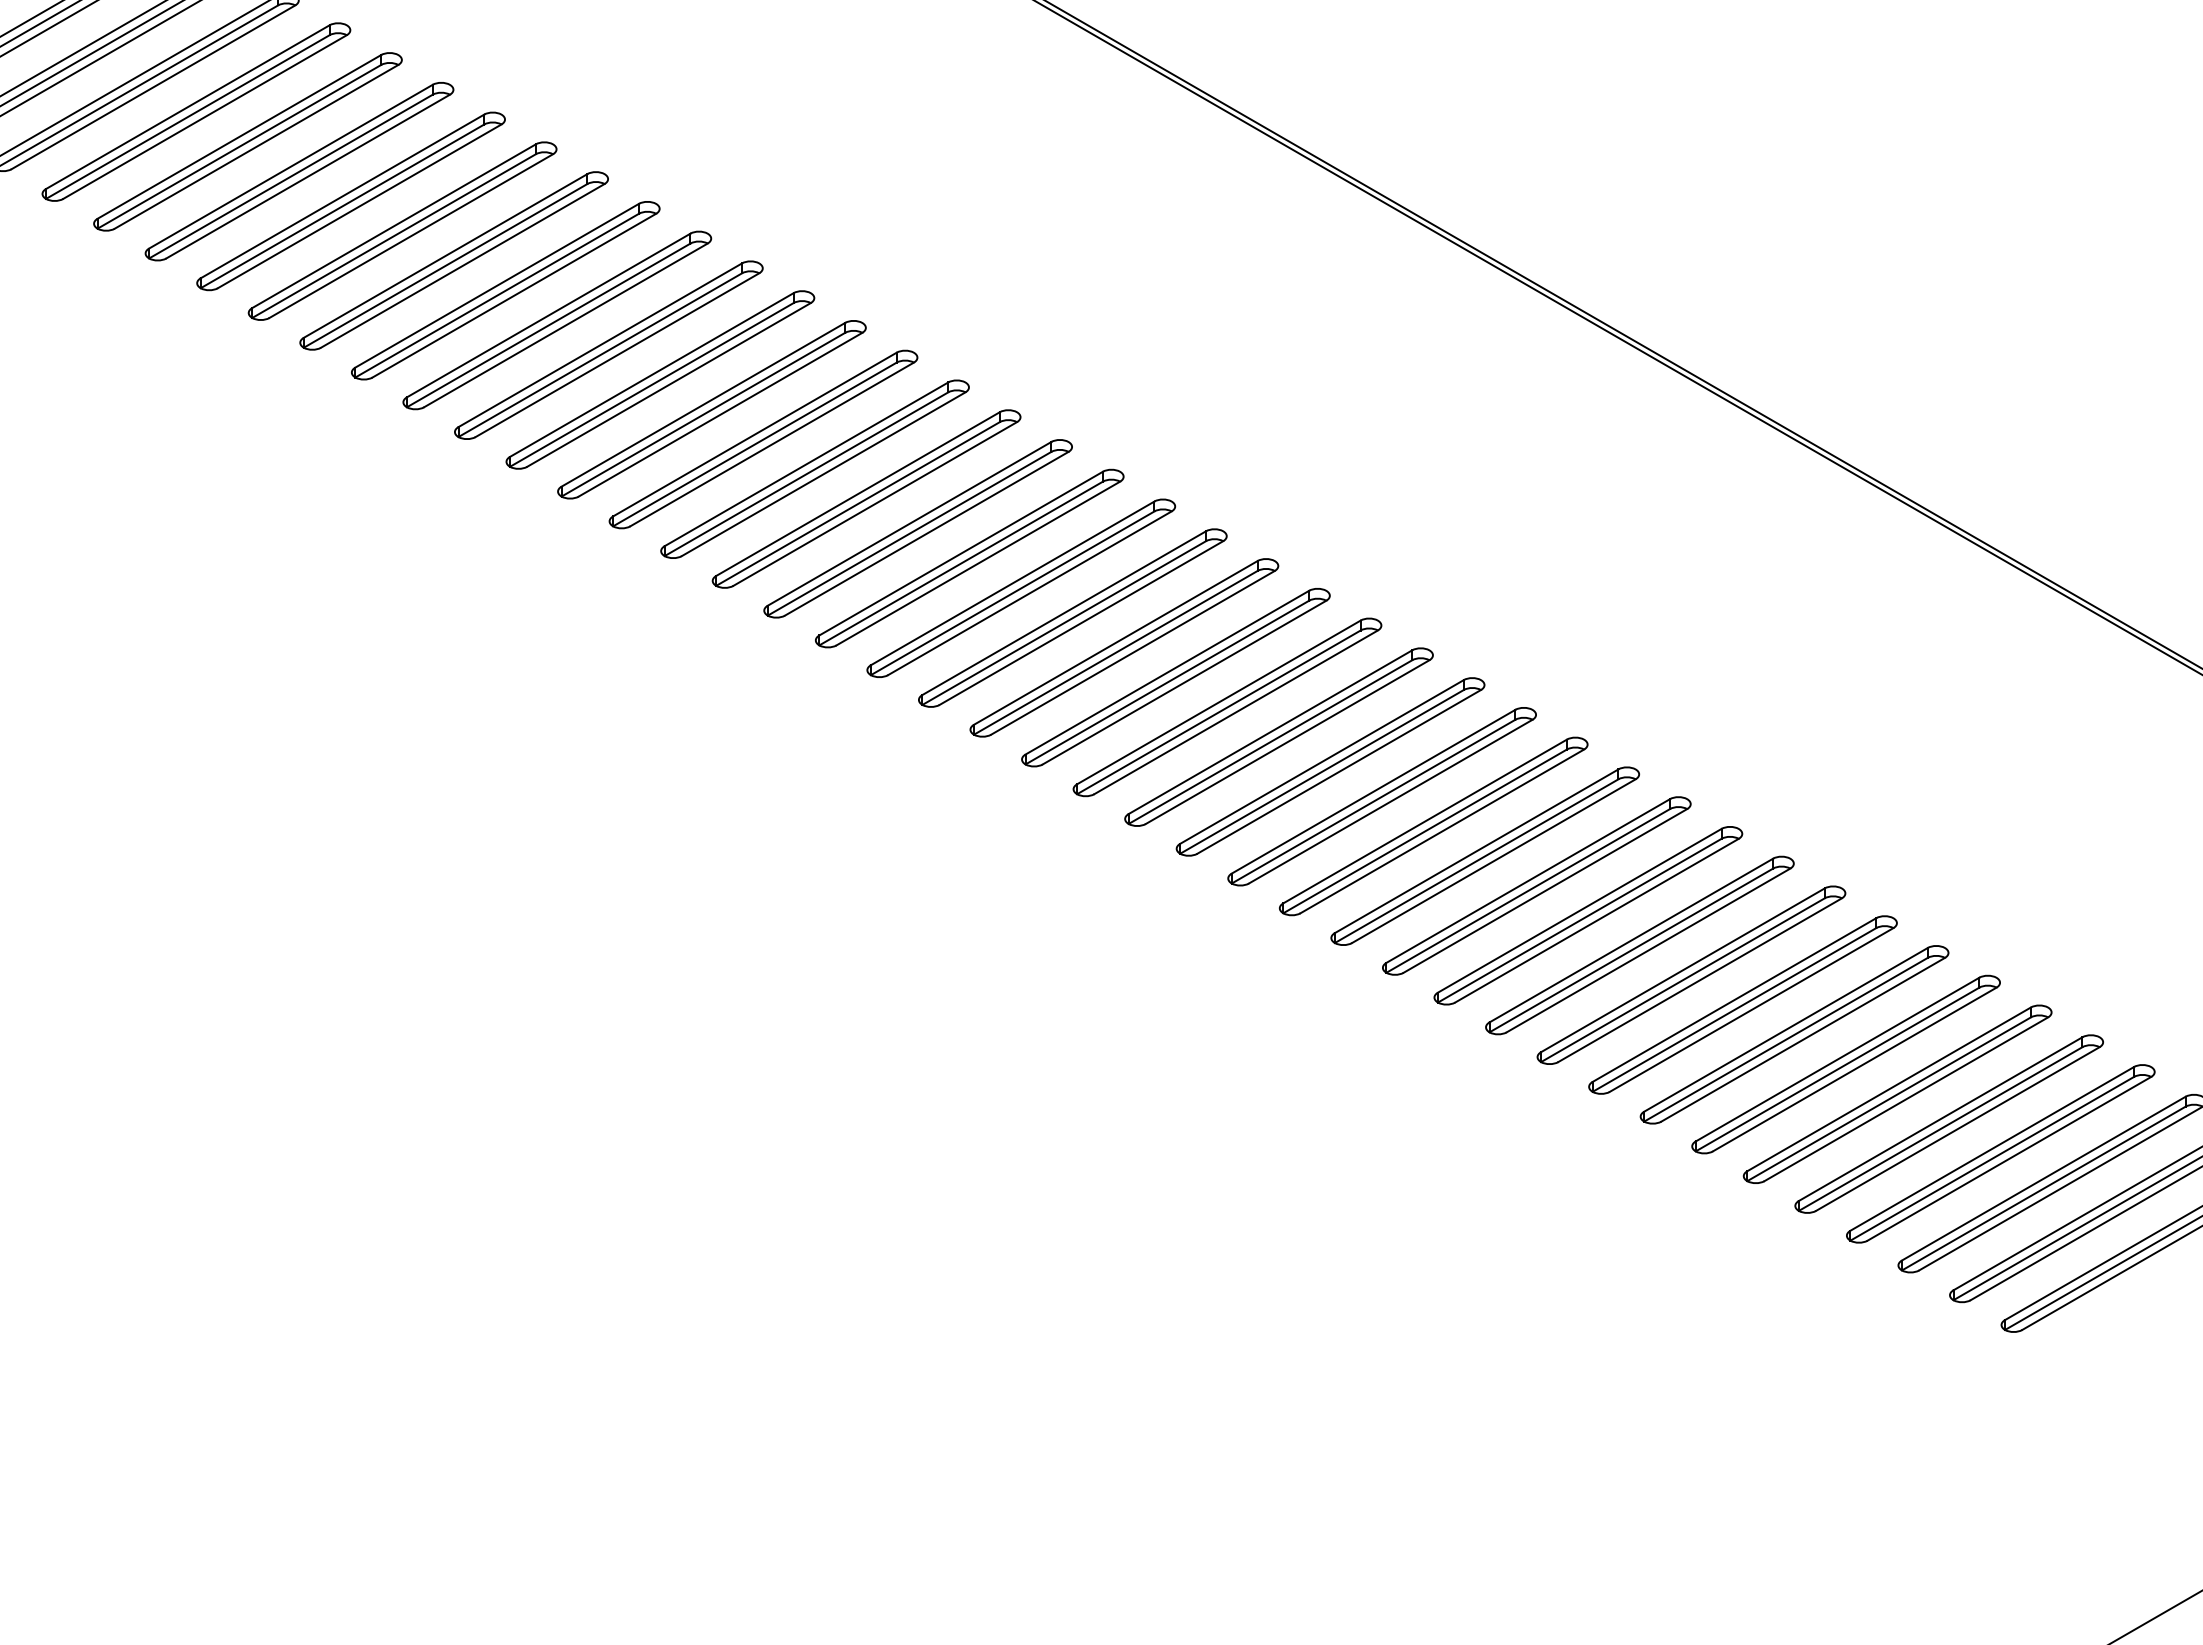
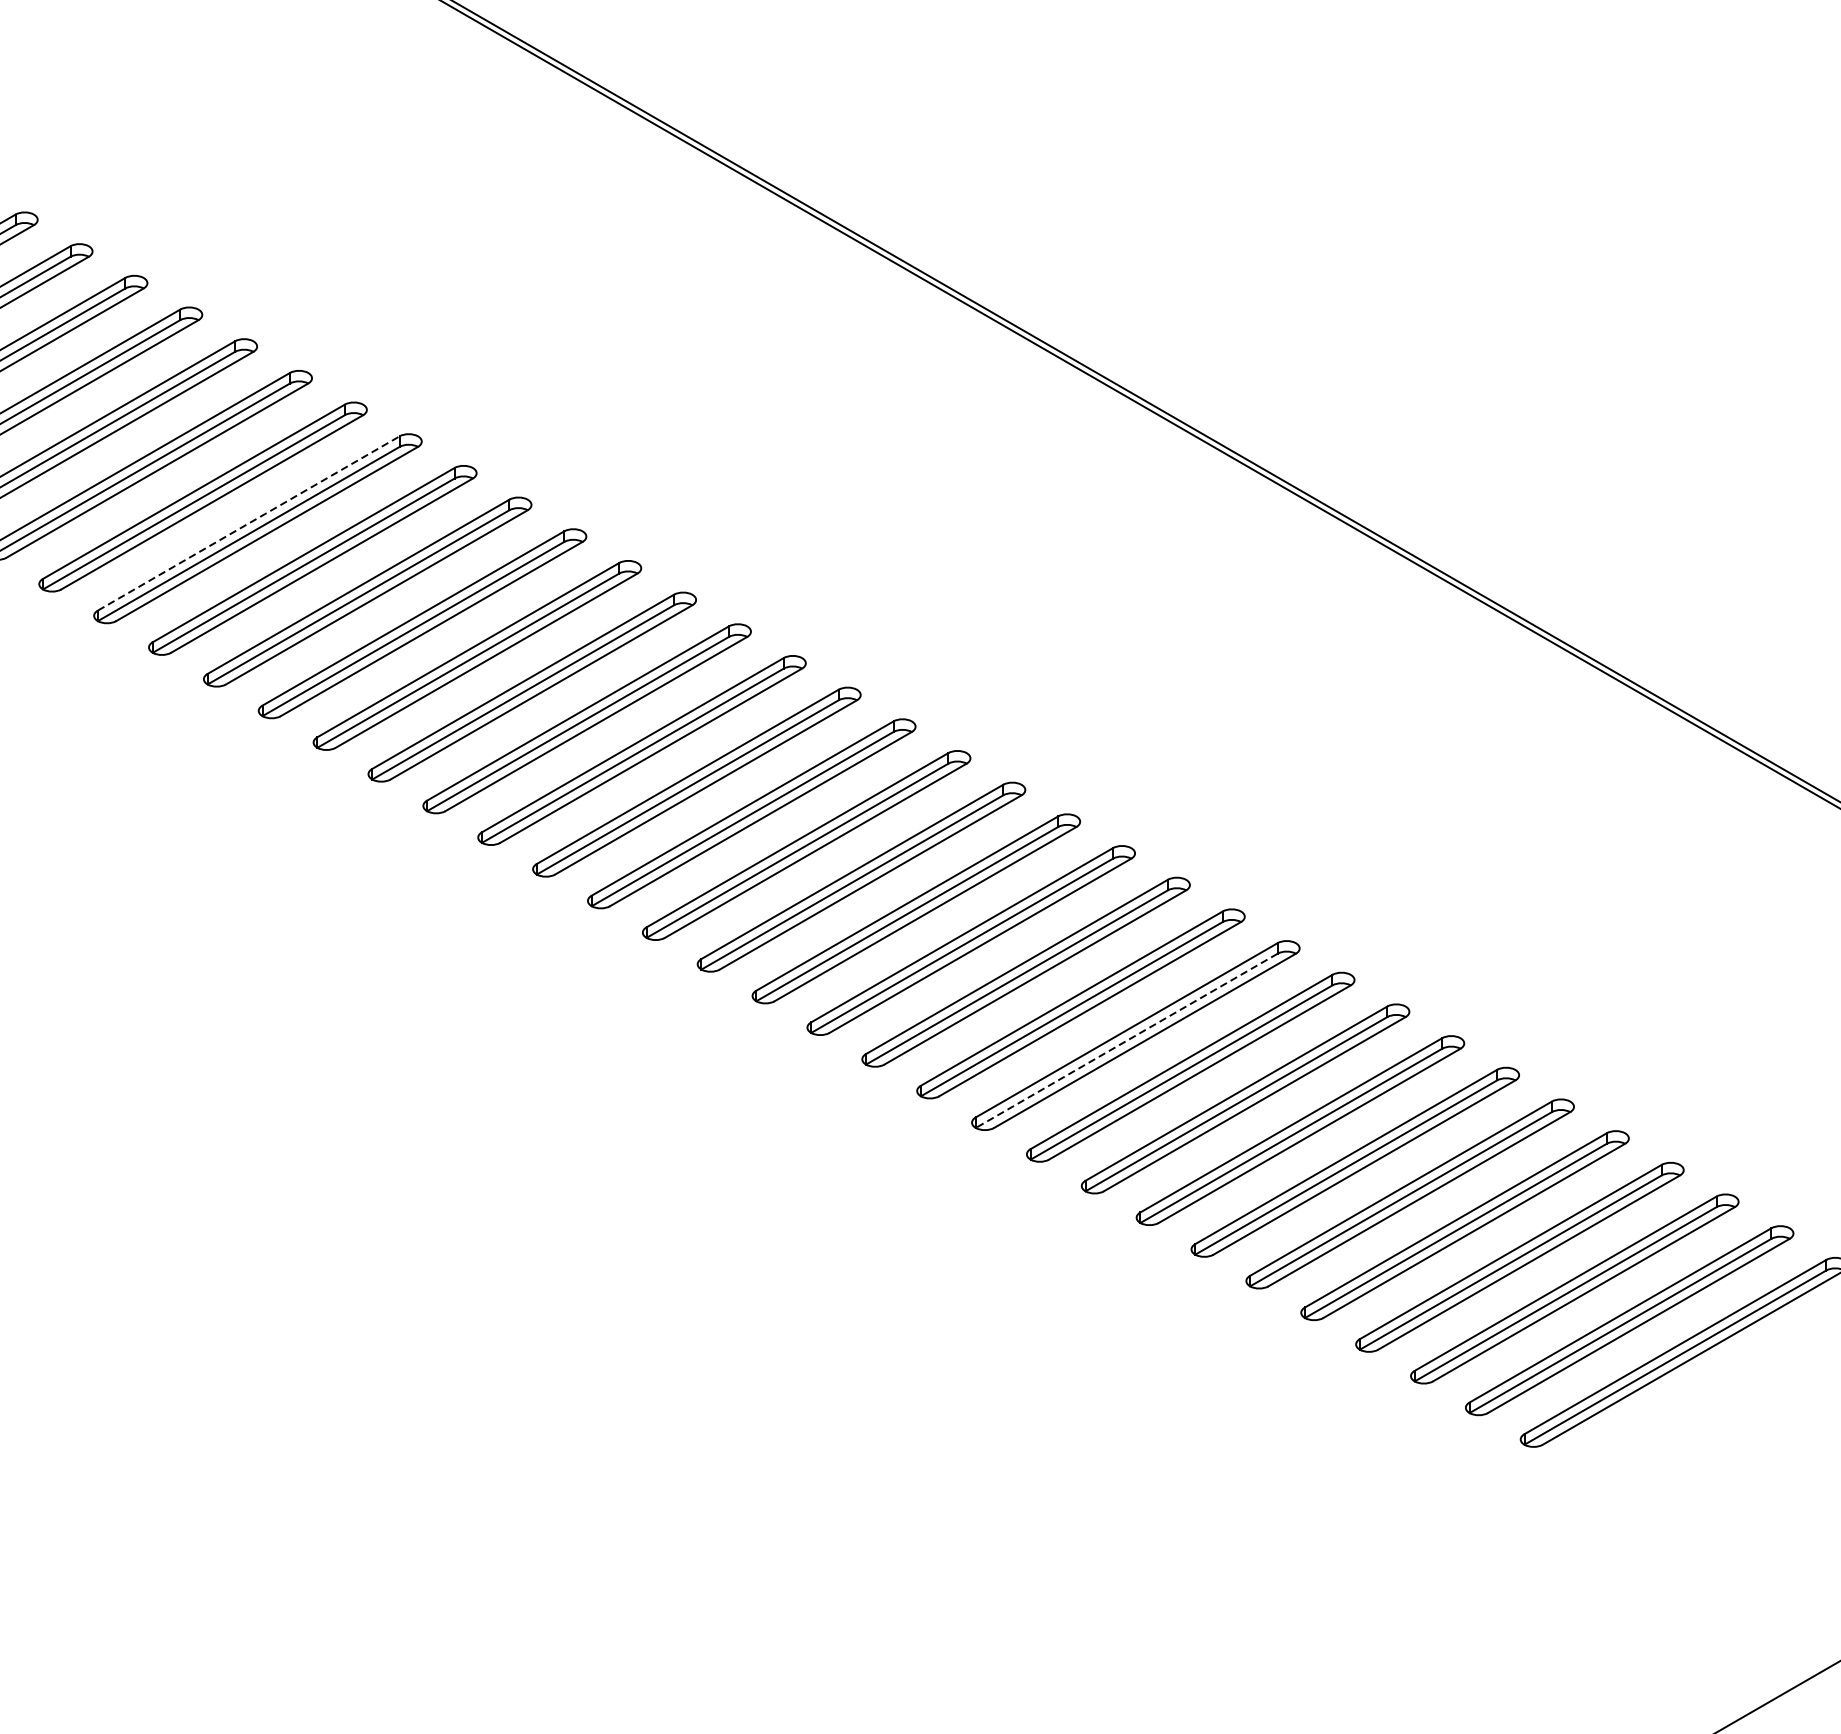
line: (806, 464) -> (248, 523), solid -> dashed
line: (1631, 950) -> (1126, 1040), solid -> dashed

